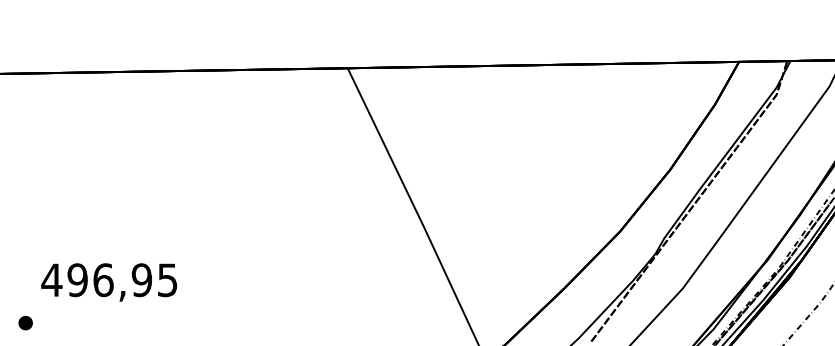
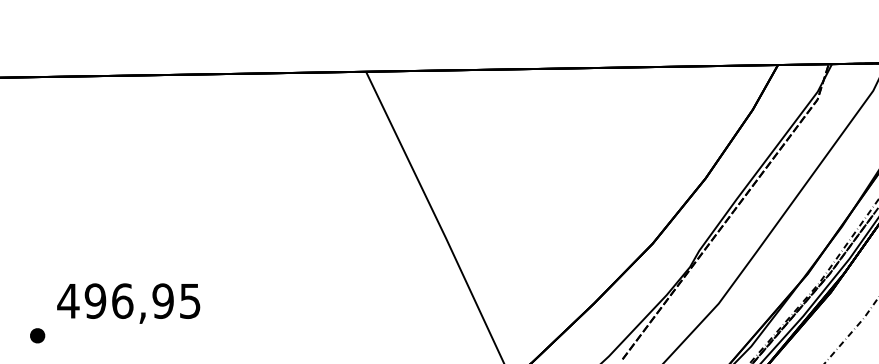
text: (109, 282) -> (128, 303), moved
part: (25, 323) -> (37, 336), moved

